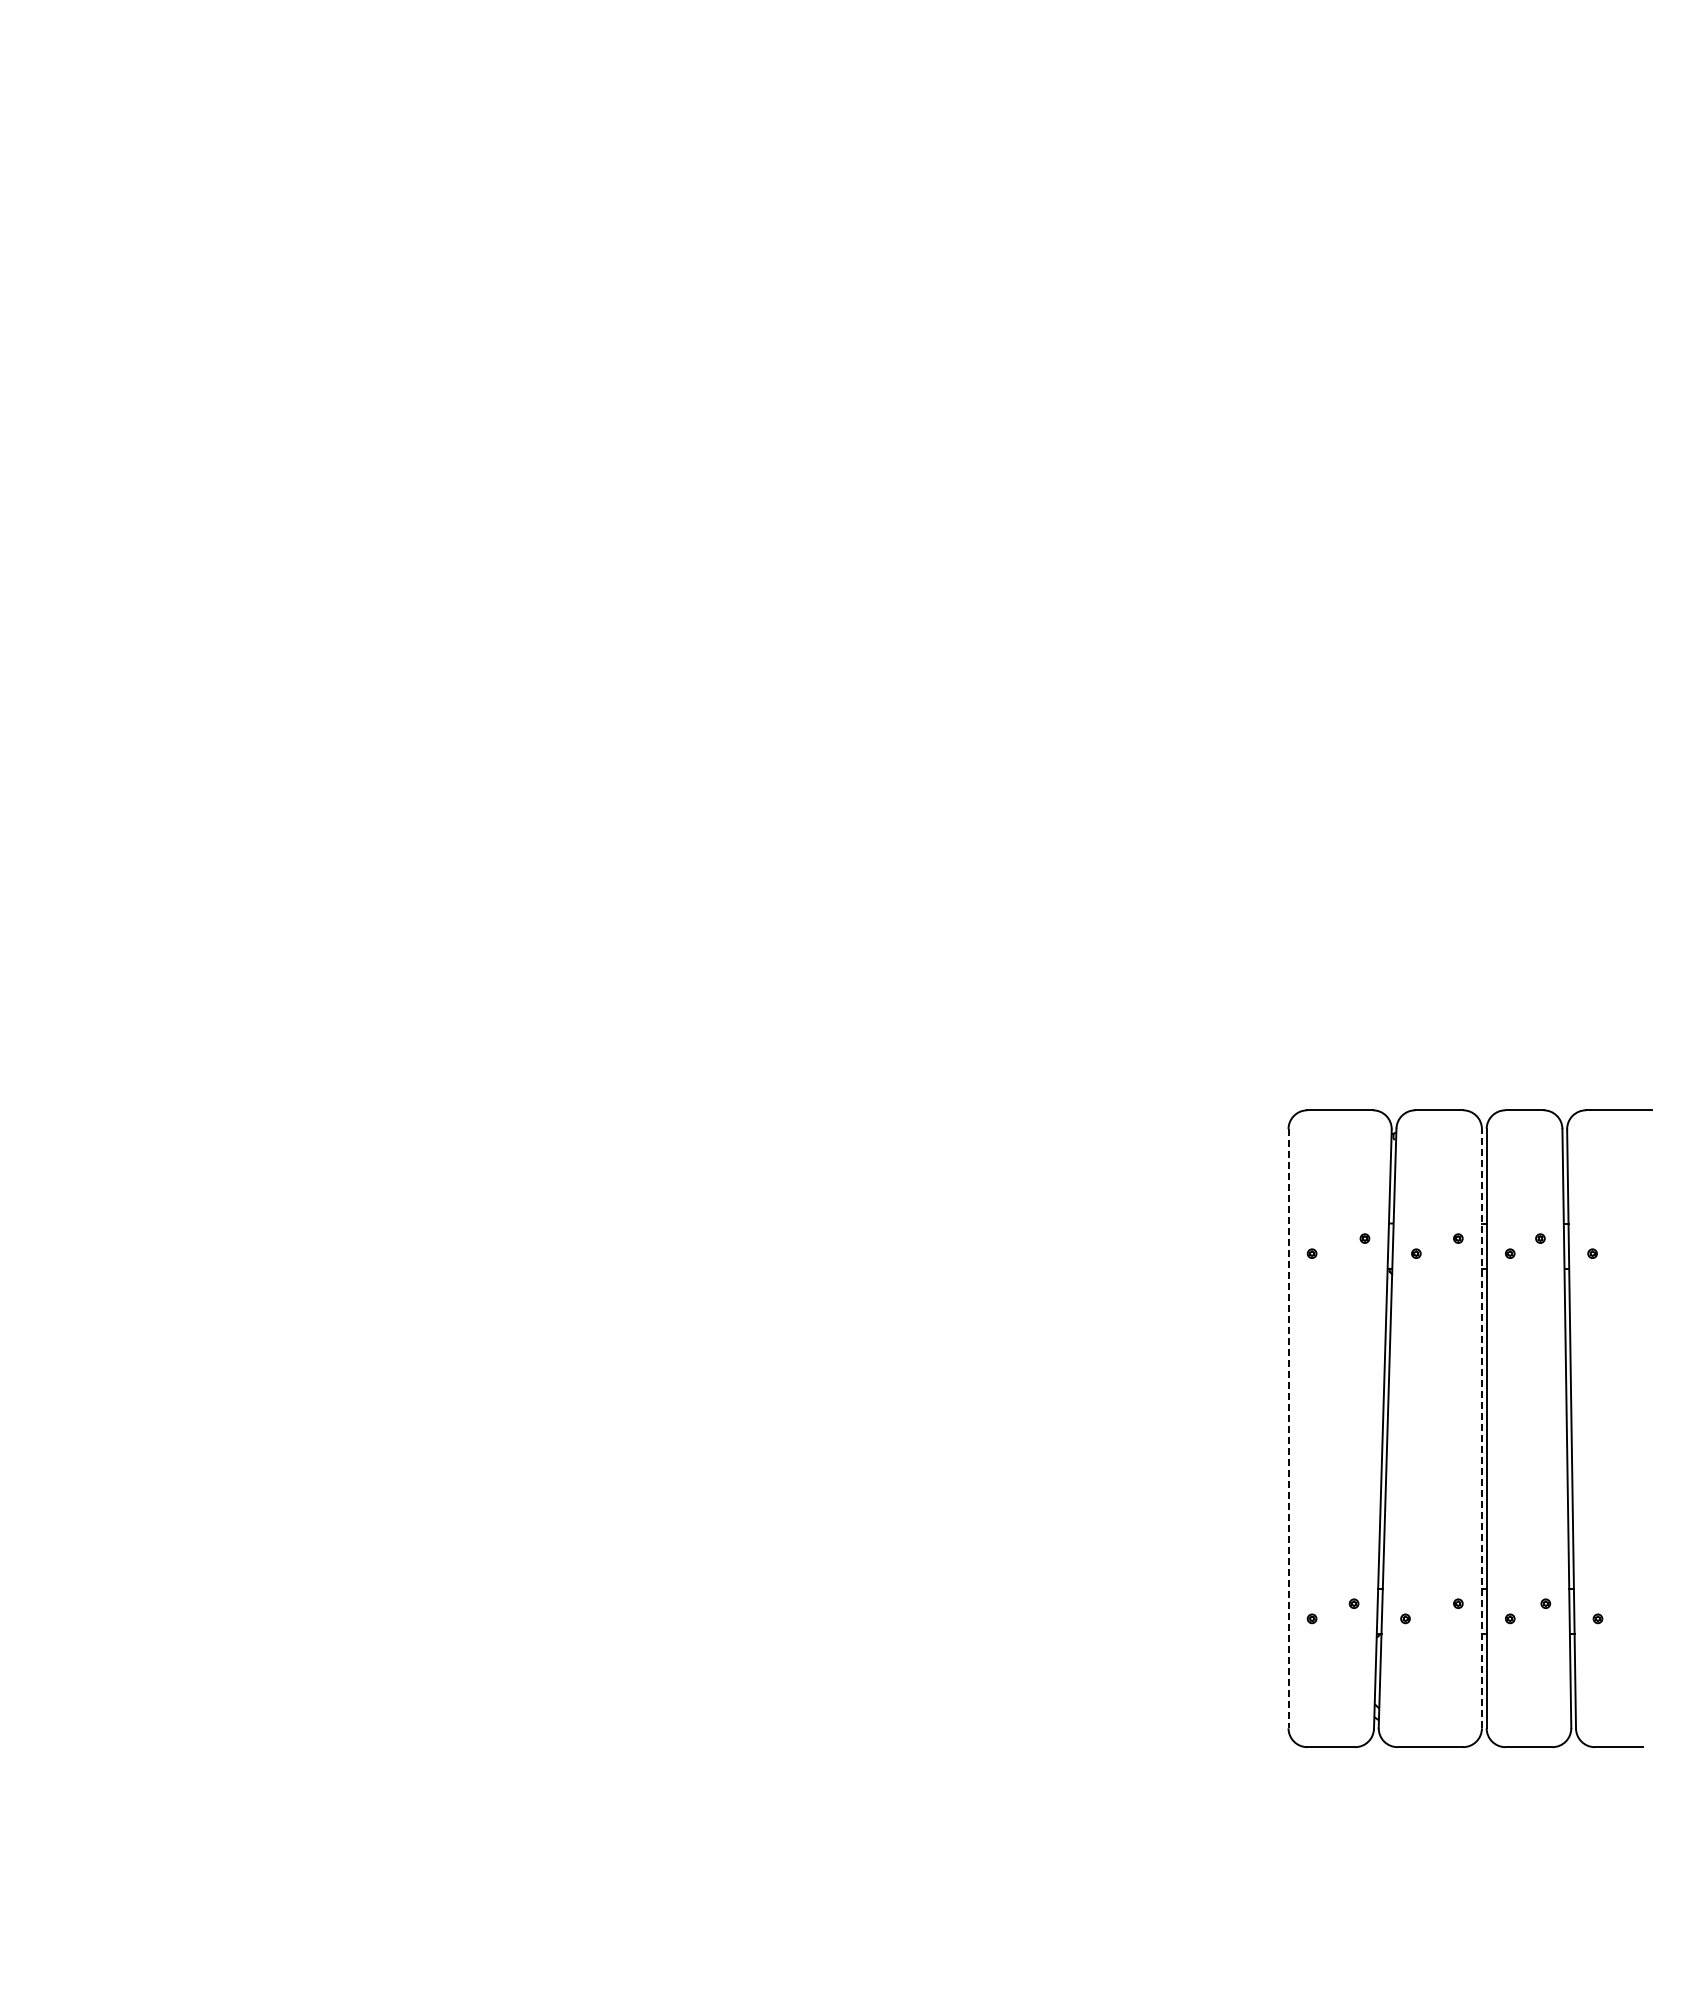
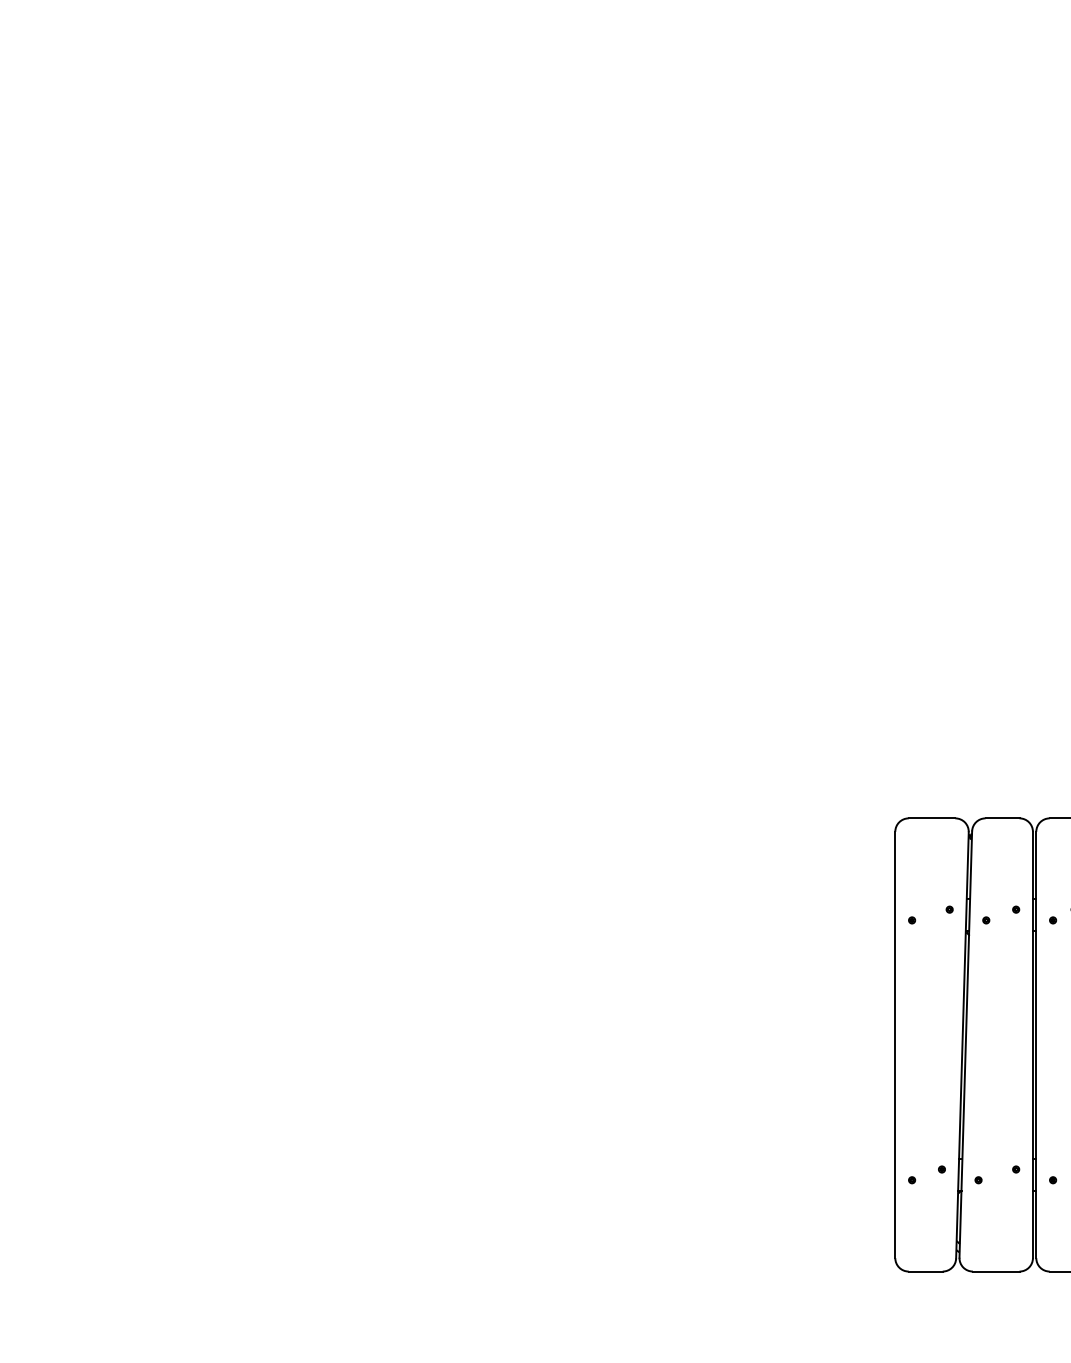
line: (1288, 1428) -> (895, 1044), dashed -> solid
line: (1481, 1428) -> (1032, 1044), dashed -> solid

